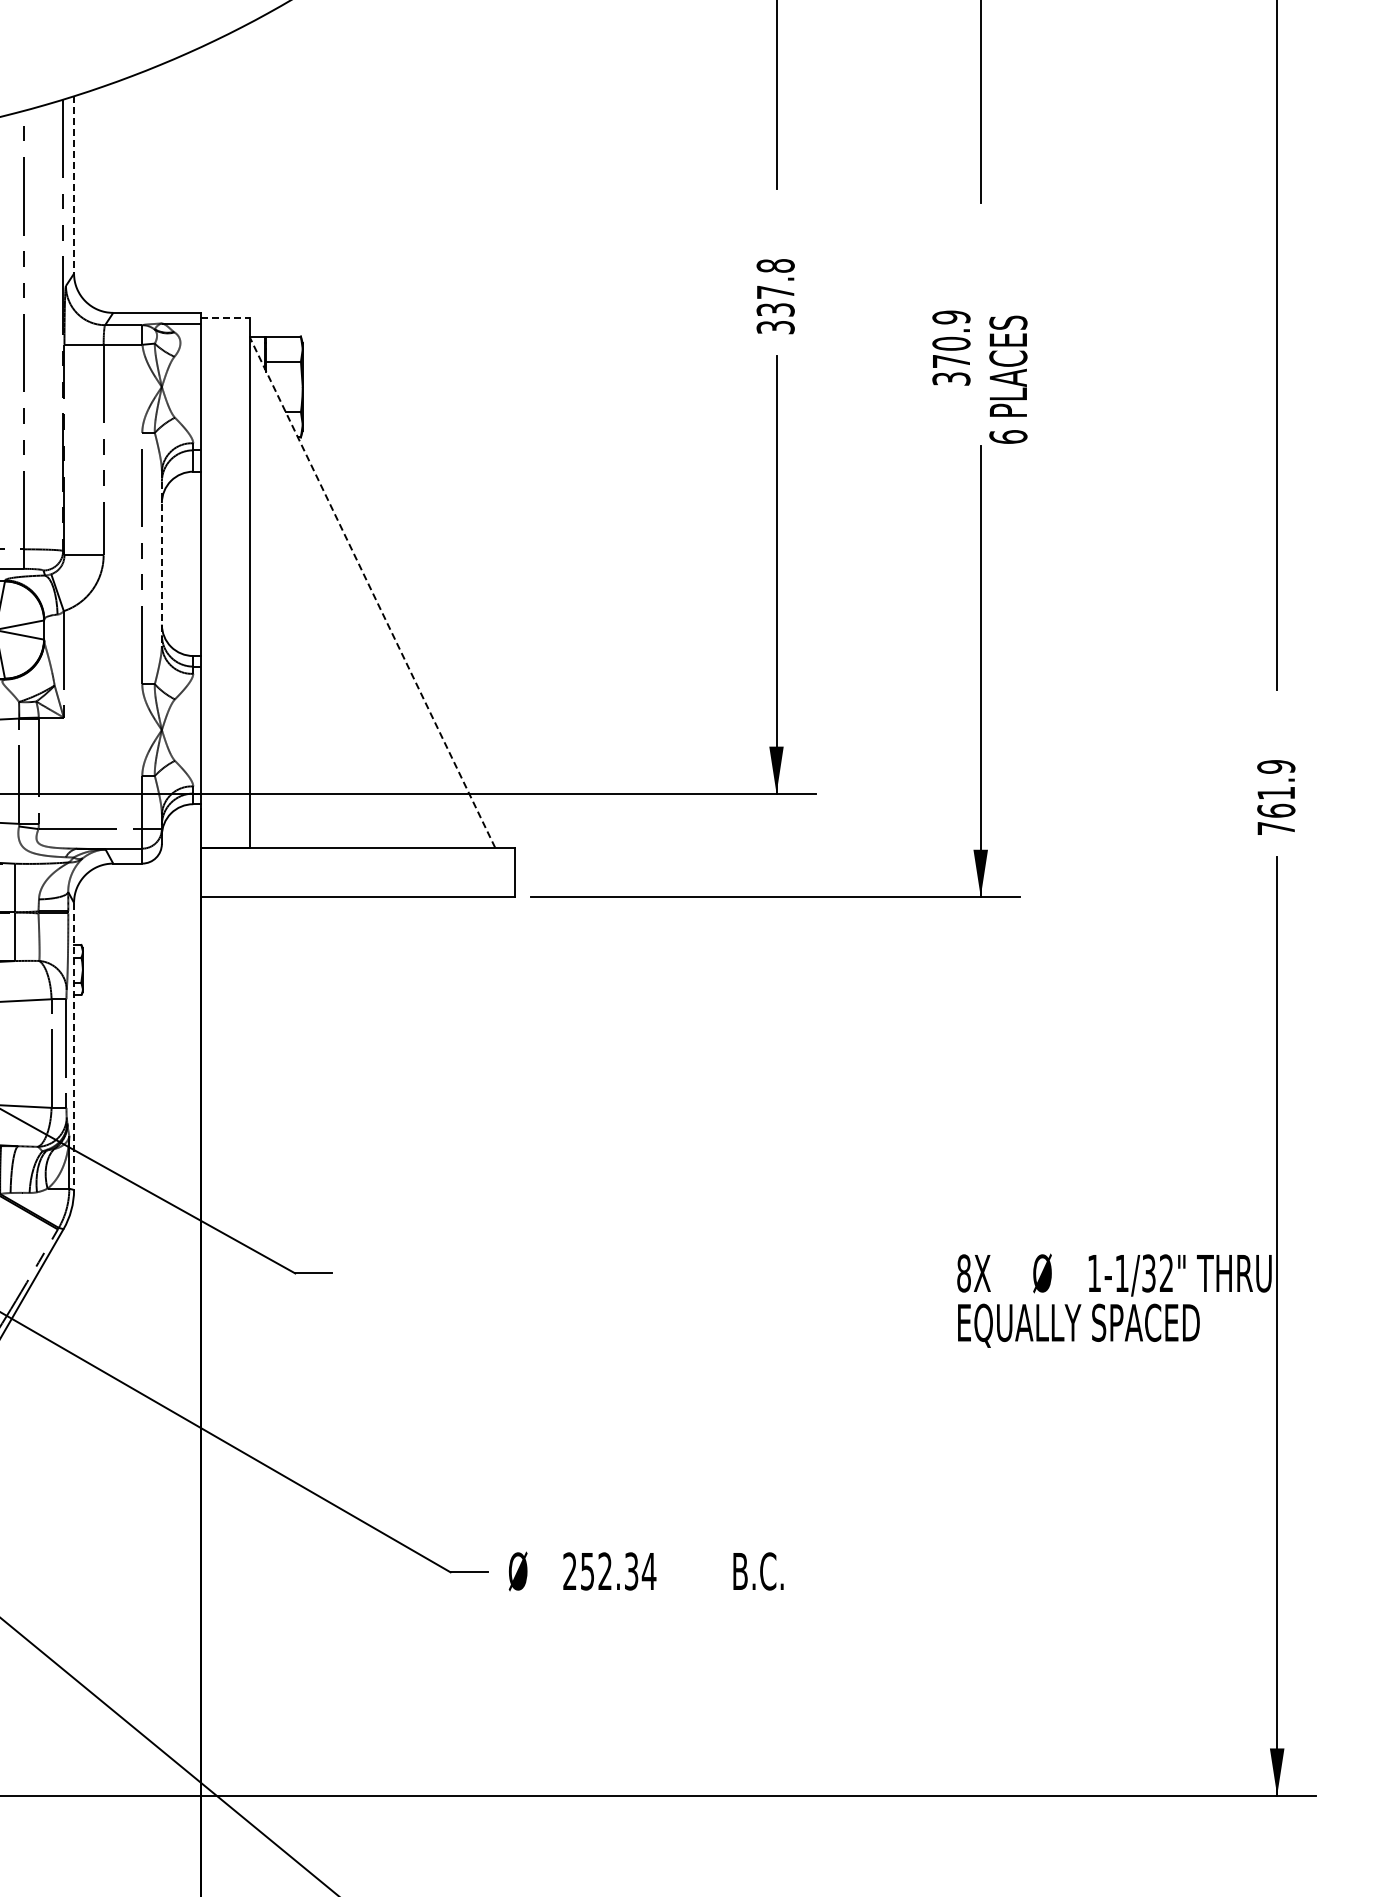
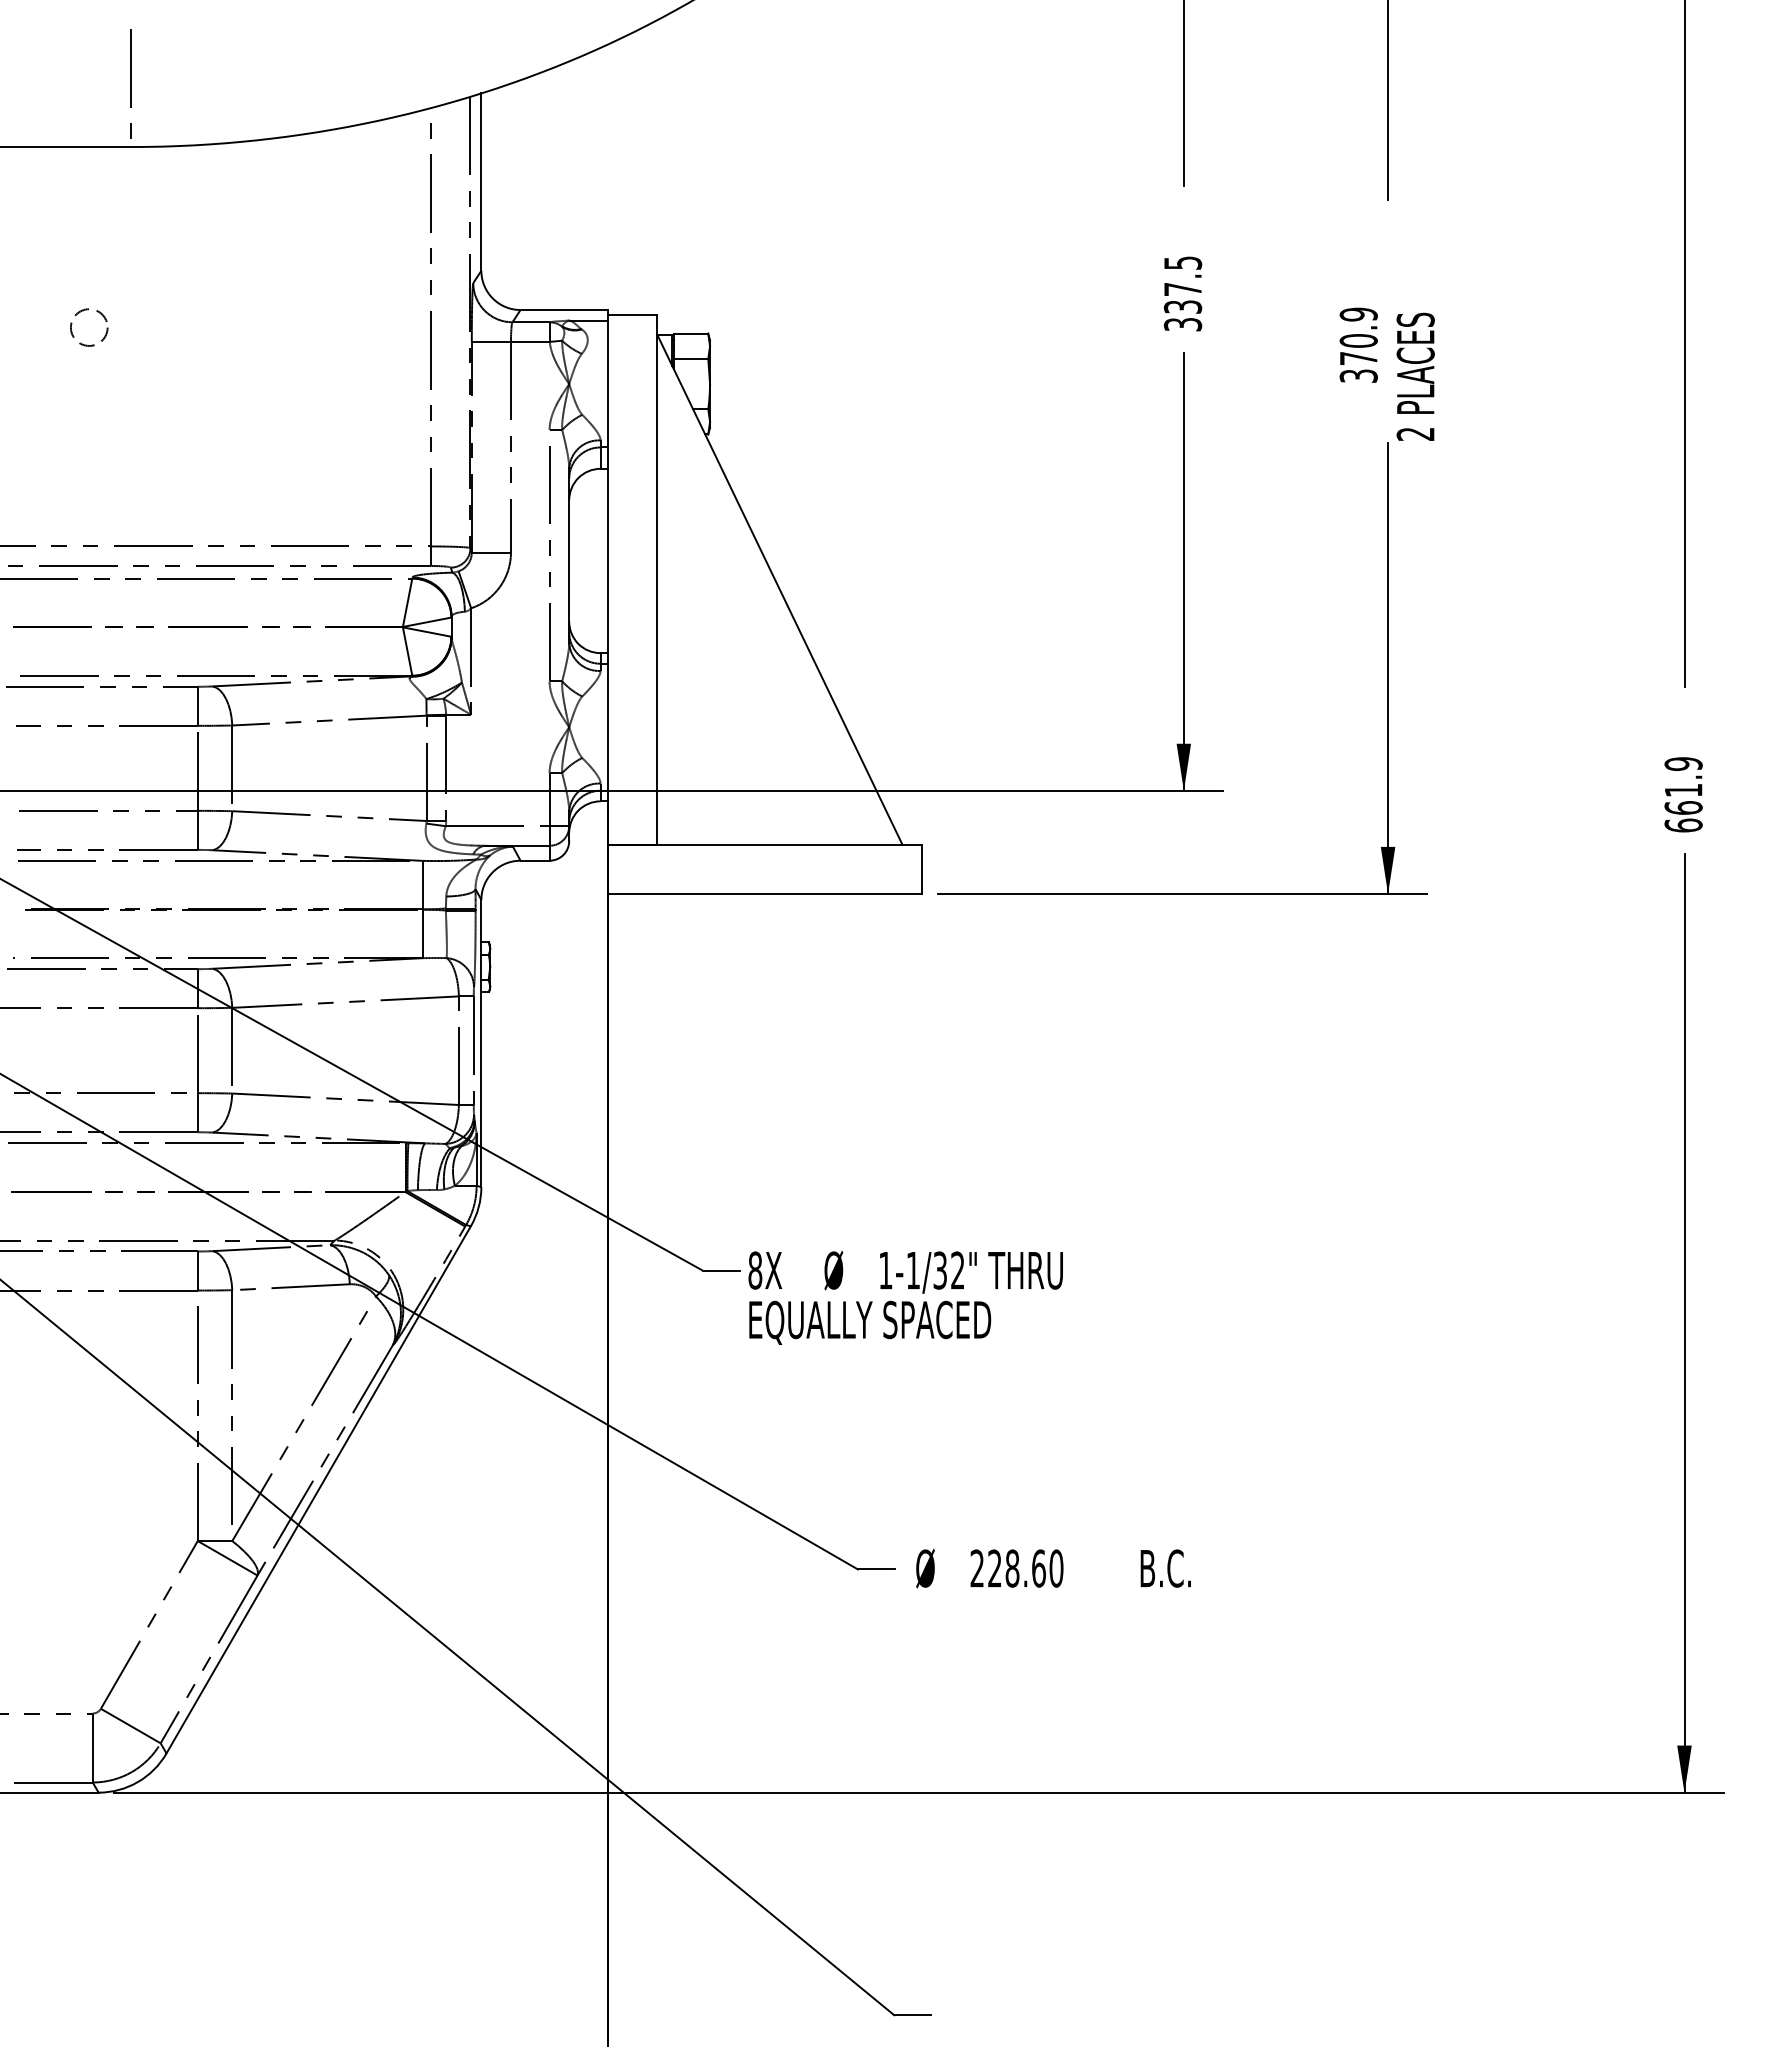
line: (74, 185) -> (481, 182), dashed -> solid
text: (775, 265) -> (1182, 262), 337.8 -> 337.5
line: (225, 318) -> (632, 315), dashed -> solid
text: (1008, 436) -> (1415, 433), 6 -> 2
line: (162, 559) -> (569, 556), dashed -> solid
line: (373, 592) -> (780, 589), dashed -> solid
text: (1276, 828) -> (1683, 825), 761.9 -> 661.9
line: (74, 1046) -> (481, 1043), dashed -> solid
text: (1114, 1300) -> (905, 1297), moved
text: (618, 1571) -> (1025, 1568), 252.34 -> 228.60

